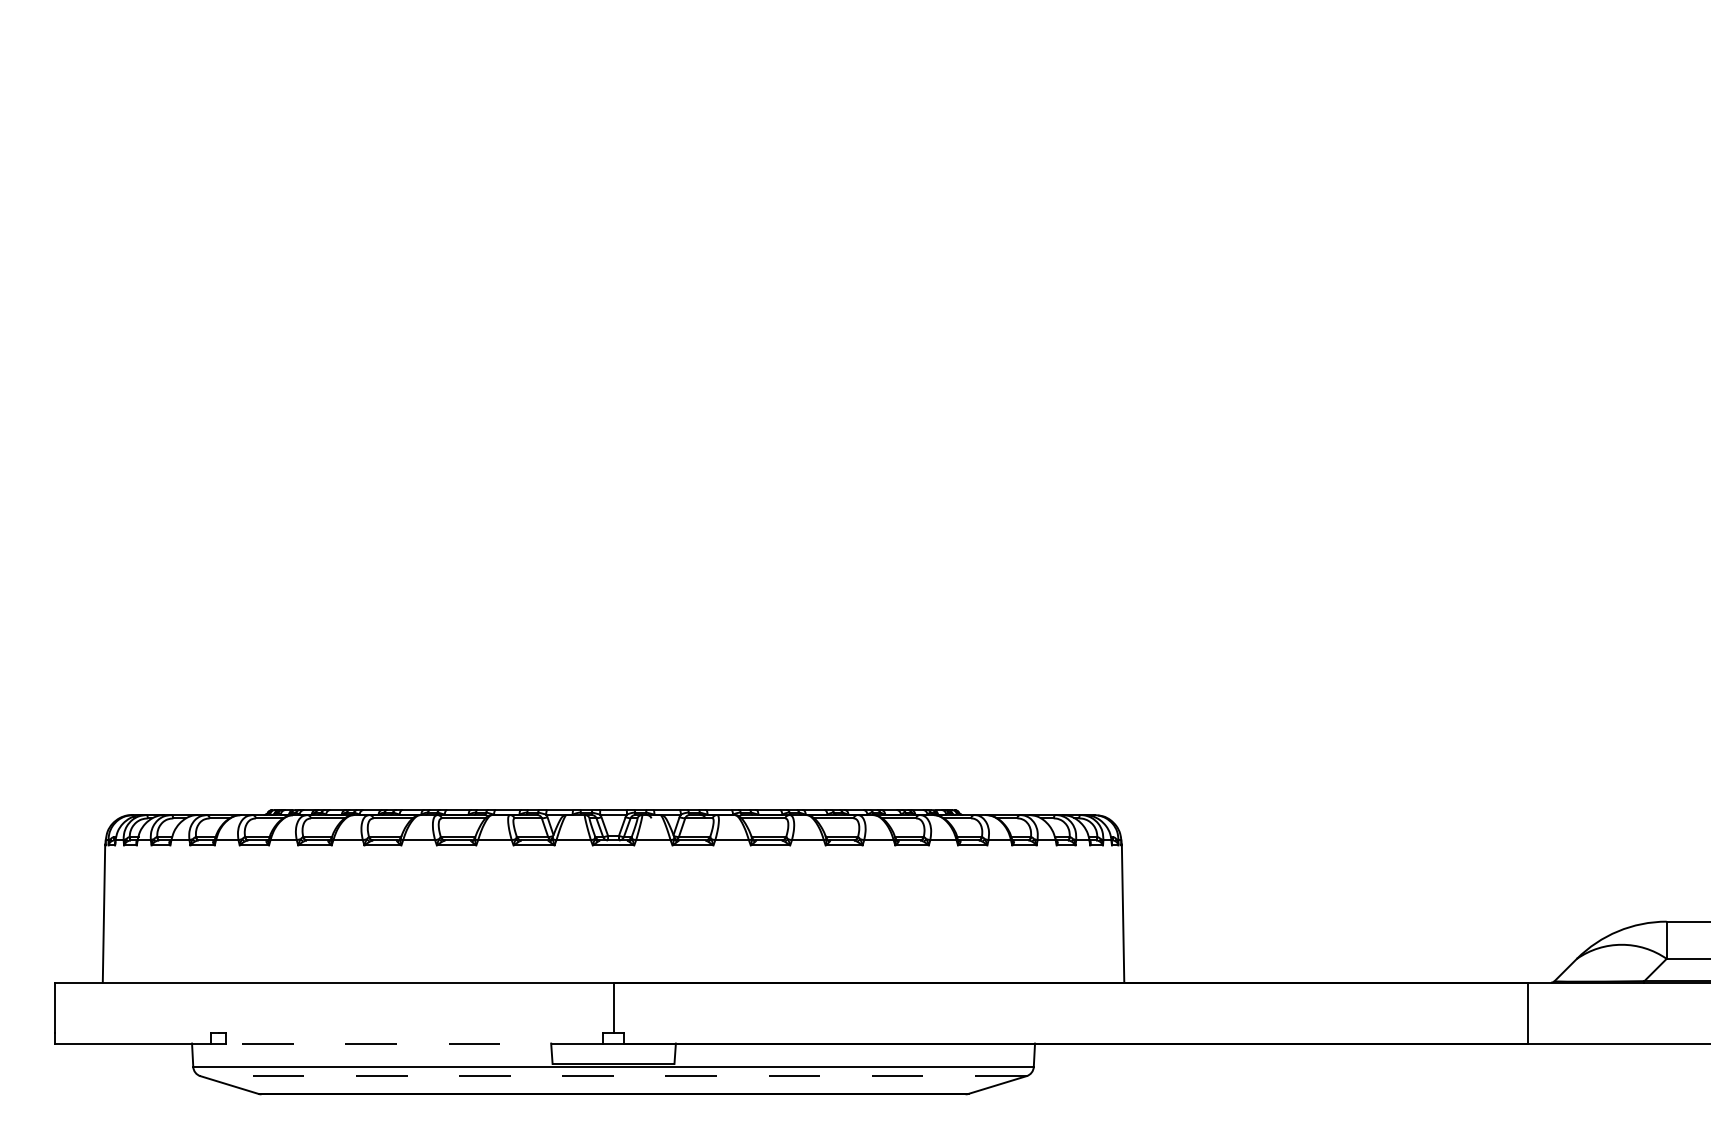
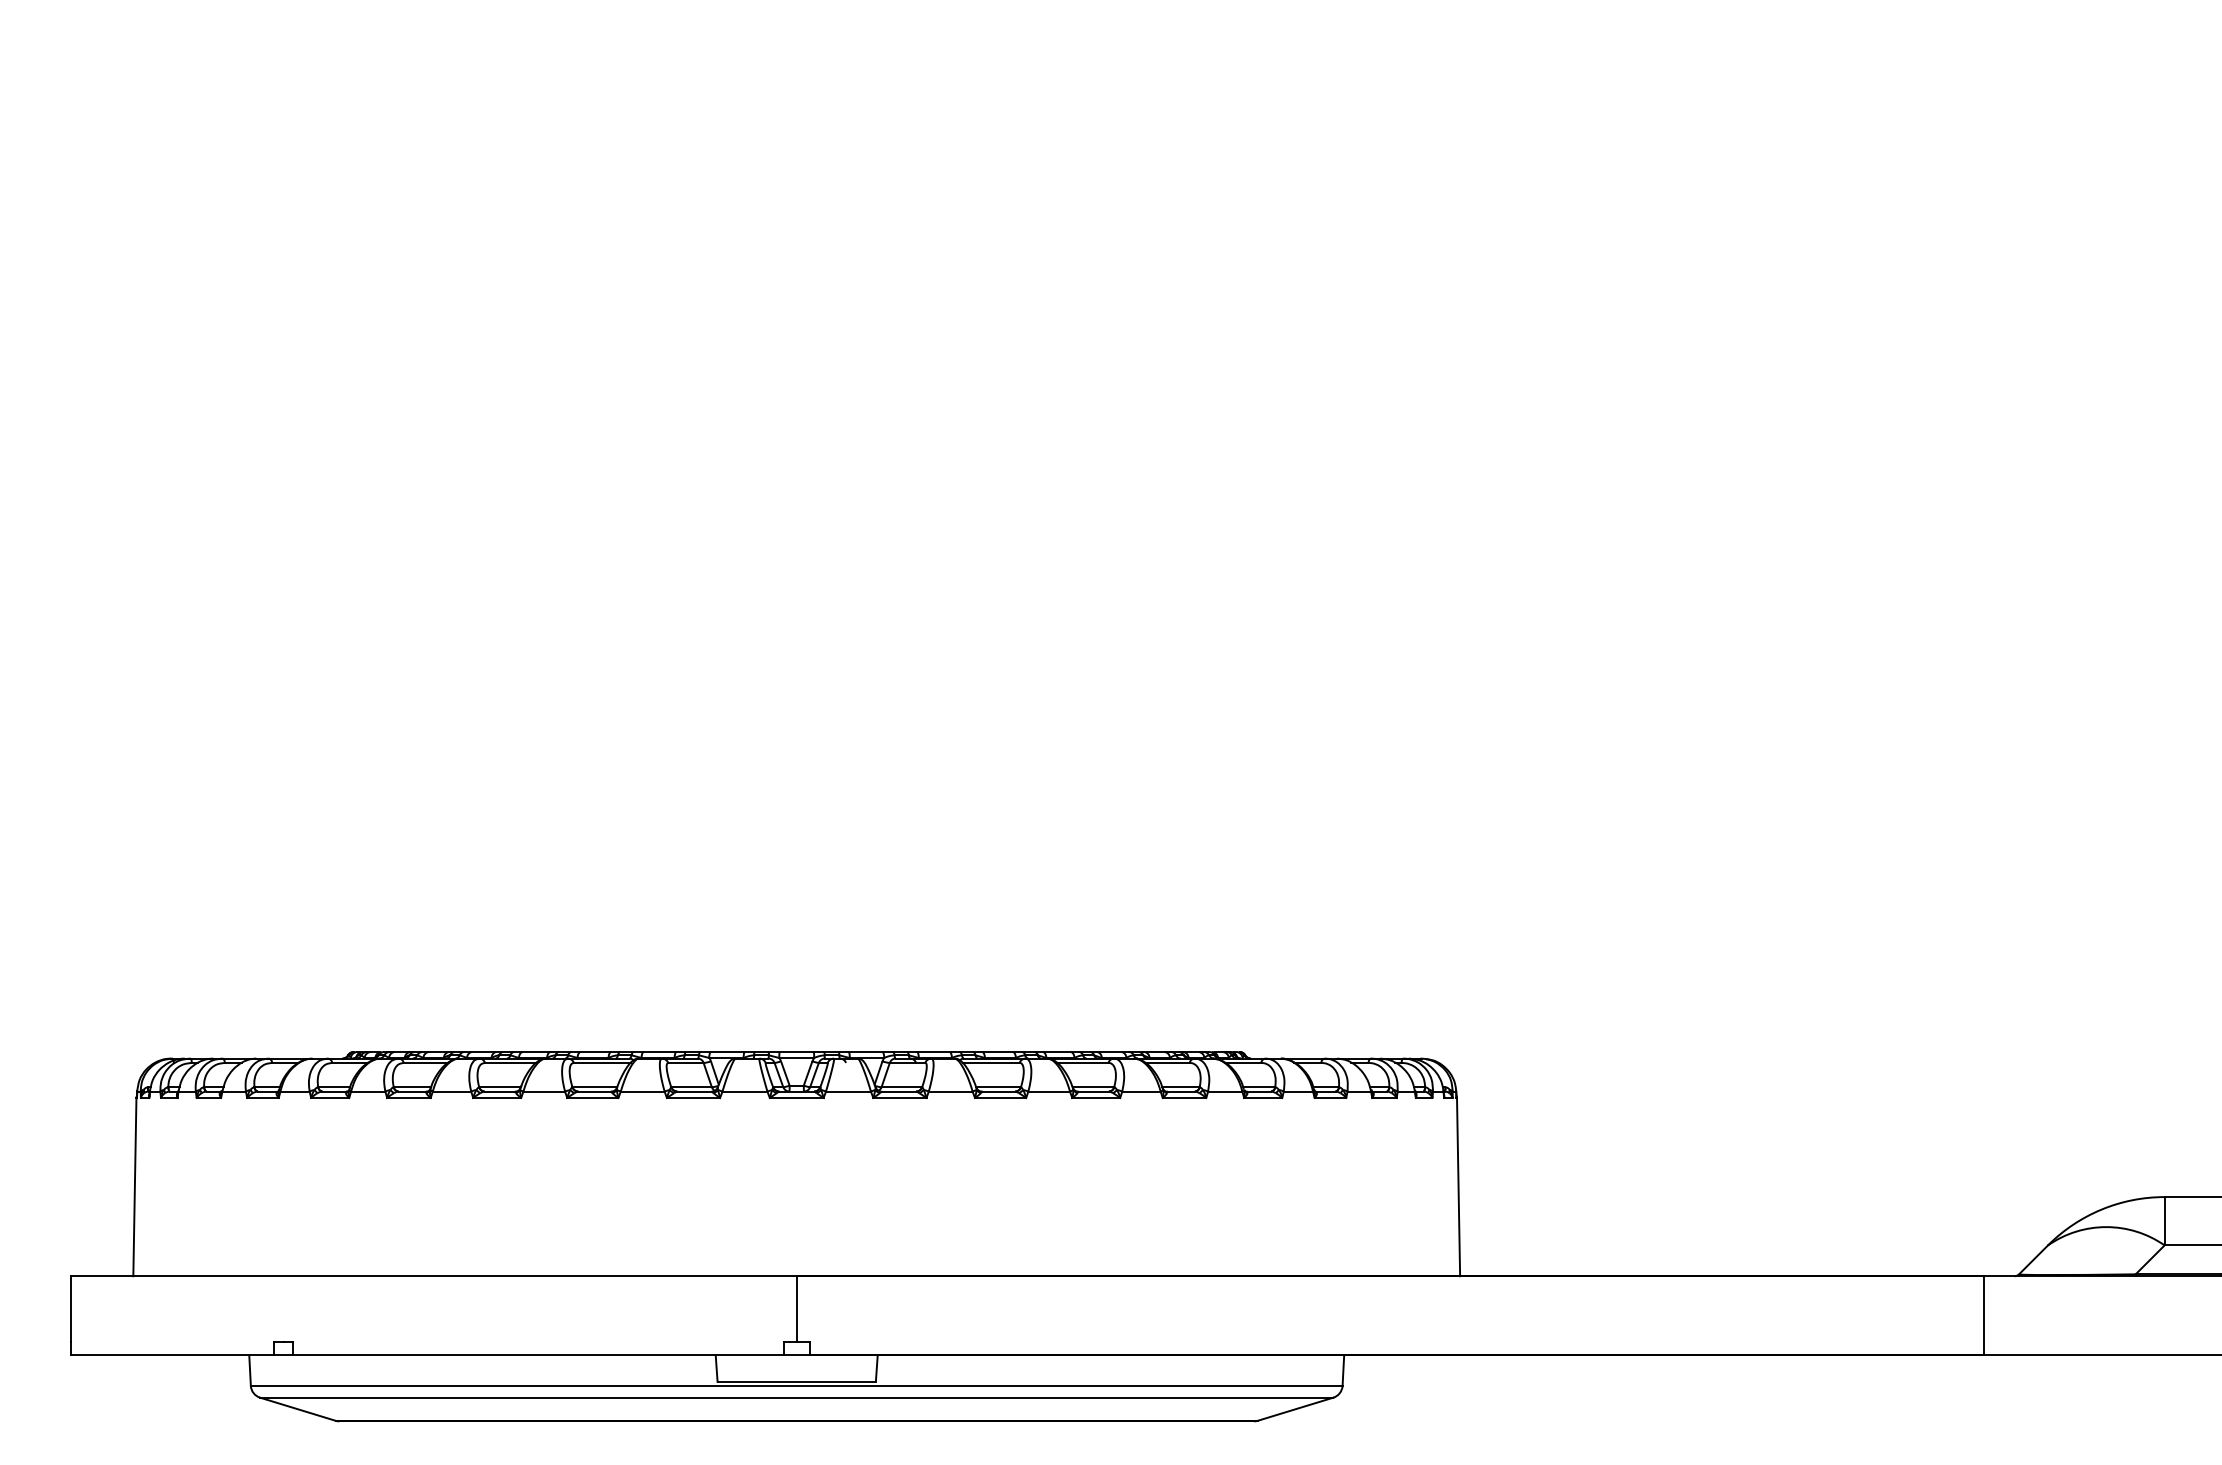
line: (413, 1043) -> (537, 1355), dashed -> solid
line: (613, 1075) -> (796, 1397), dashed -> solid

